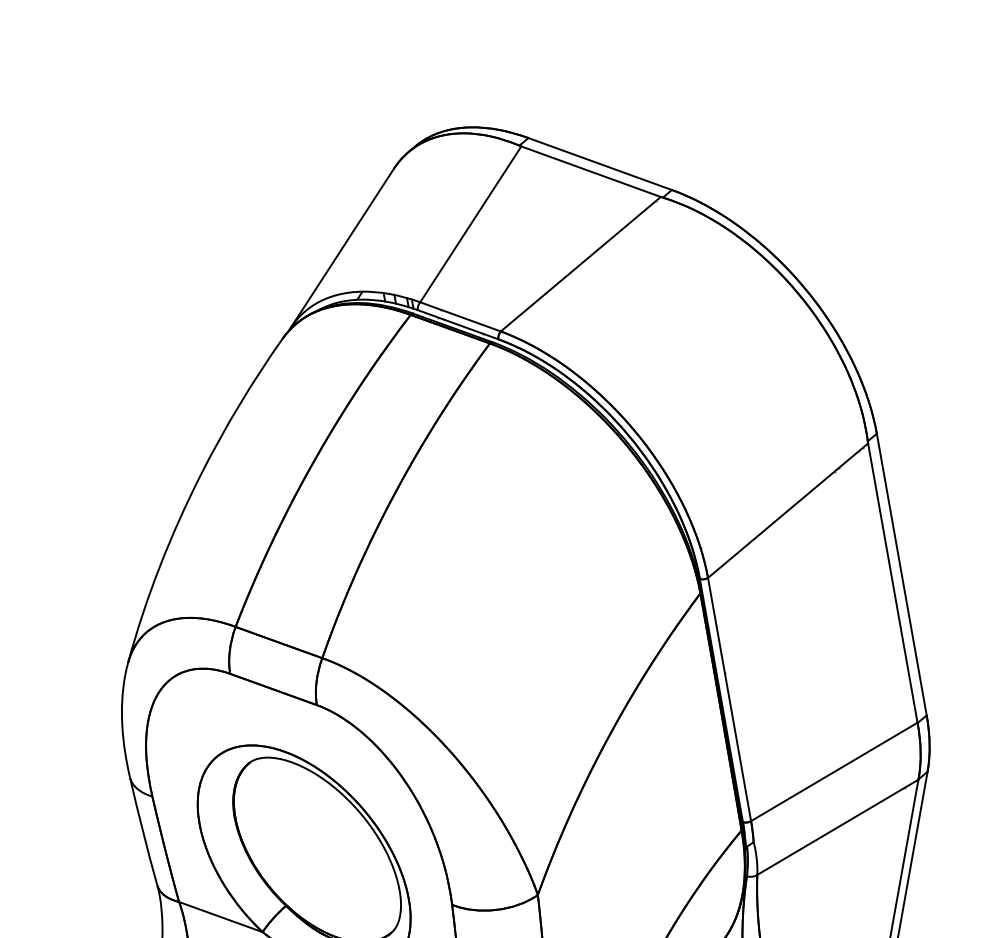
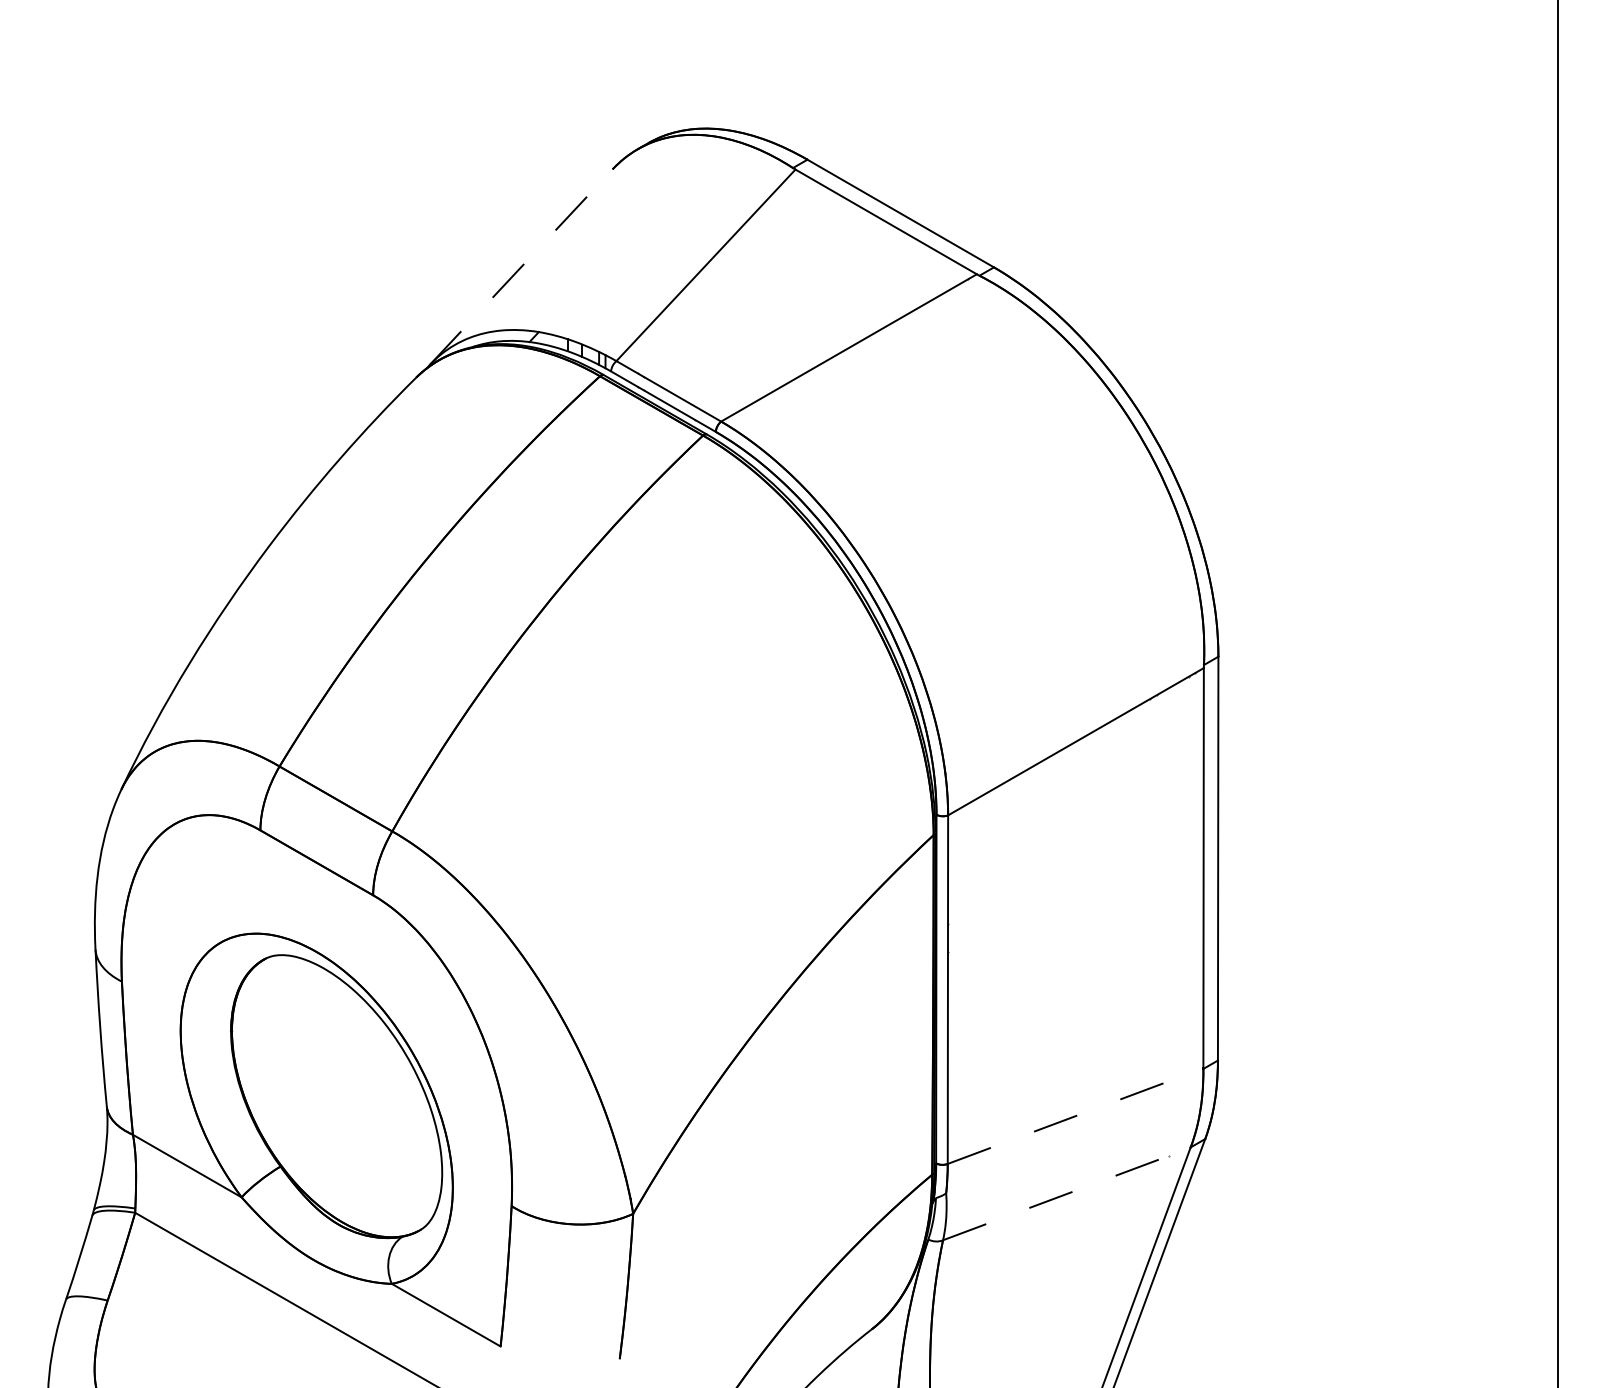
line: (342, 248) -> (521, 267), solid -> dashed
line: (834, 772) -> (1076, 1116), solid -> dashed
line: (838, 826) -> (1067, 1193), solid -> dashed

